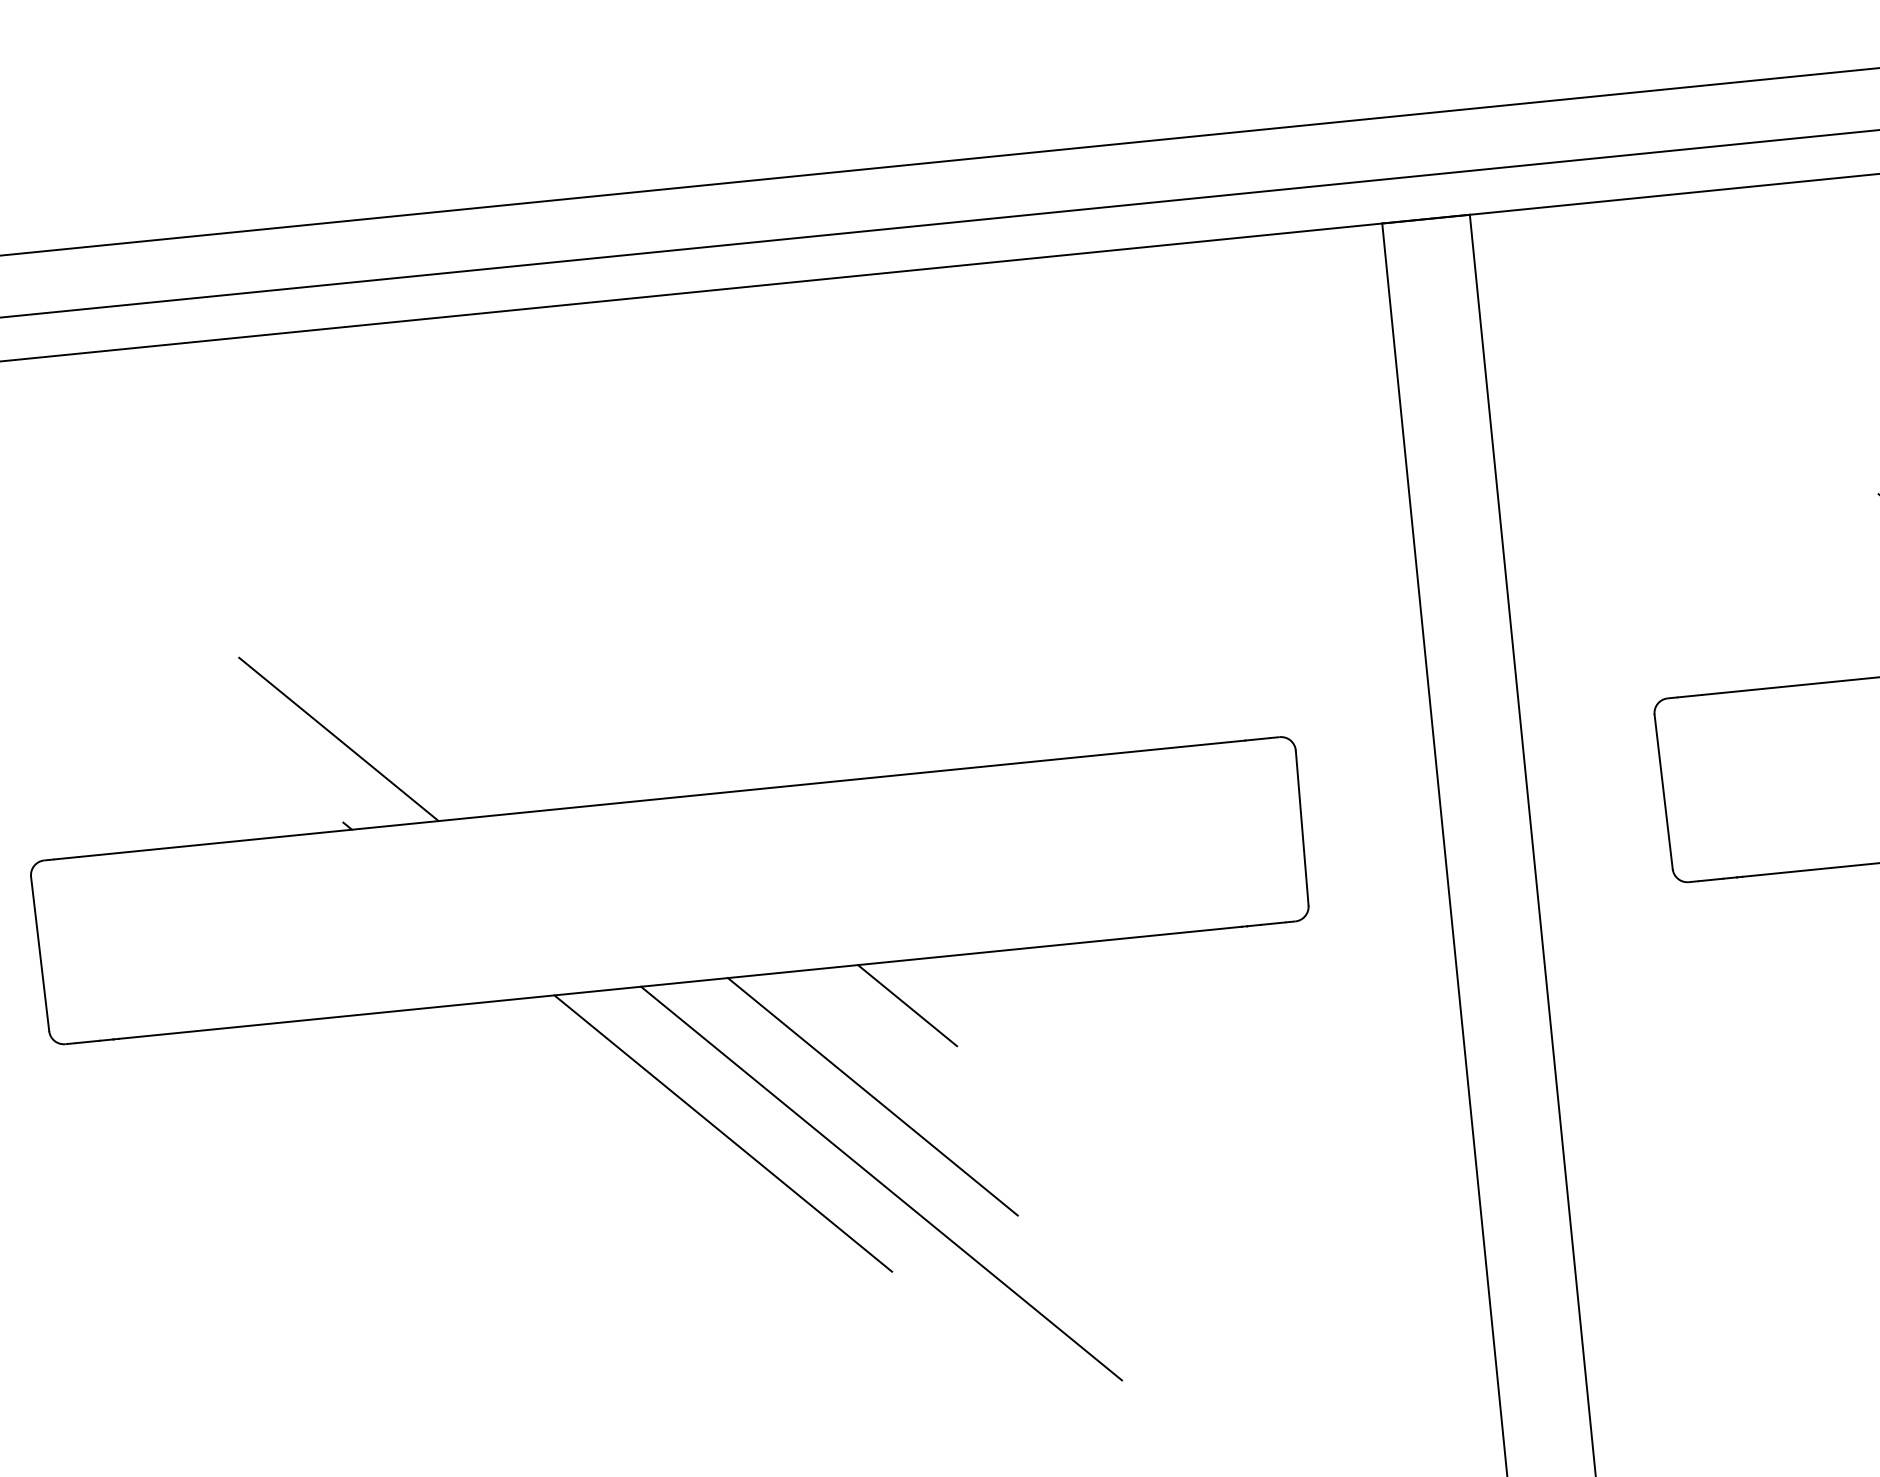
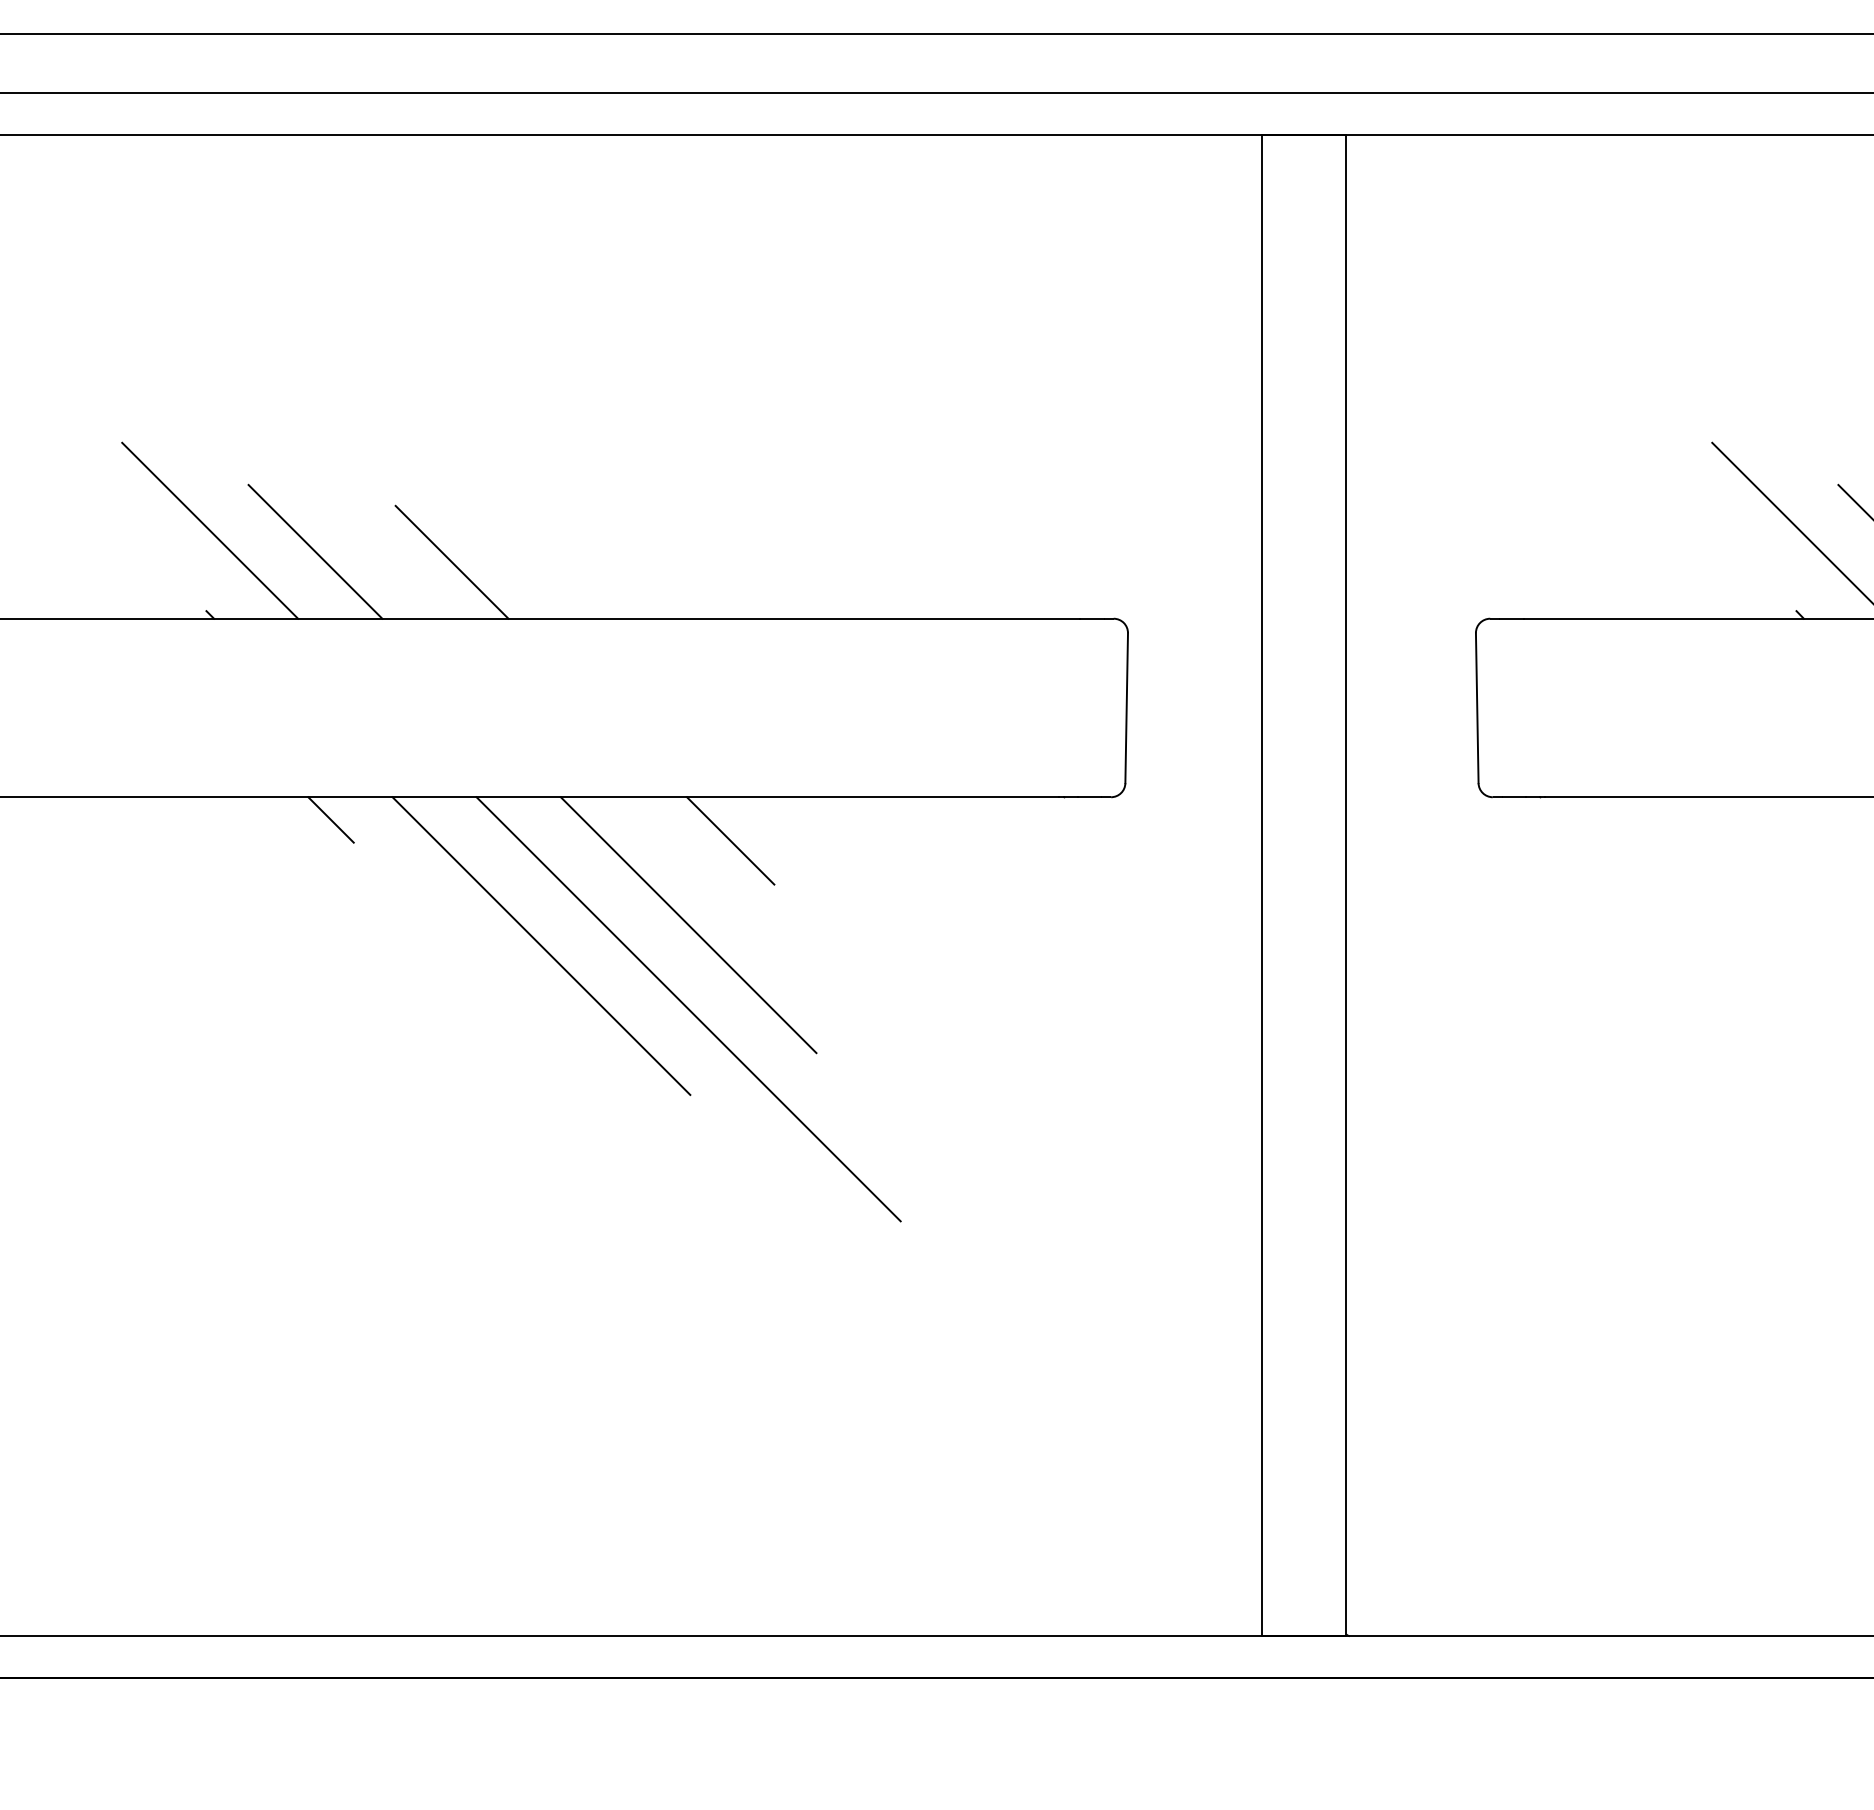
line: (590, 746) -> (451, 561), added
line: (449, 749) -> (315, 551), added
line: (492, 1024) -> (330, 819), added

